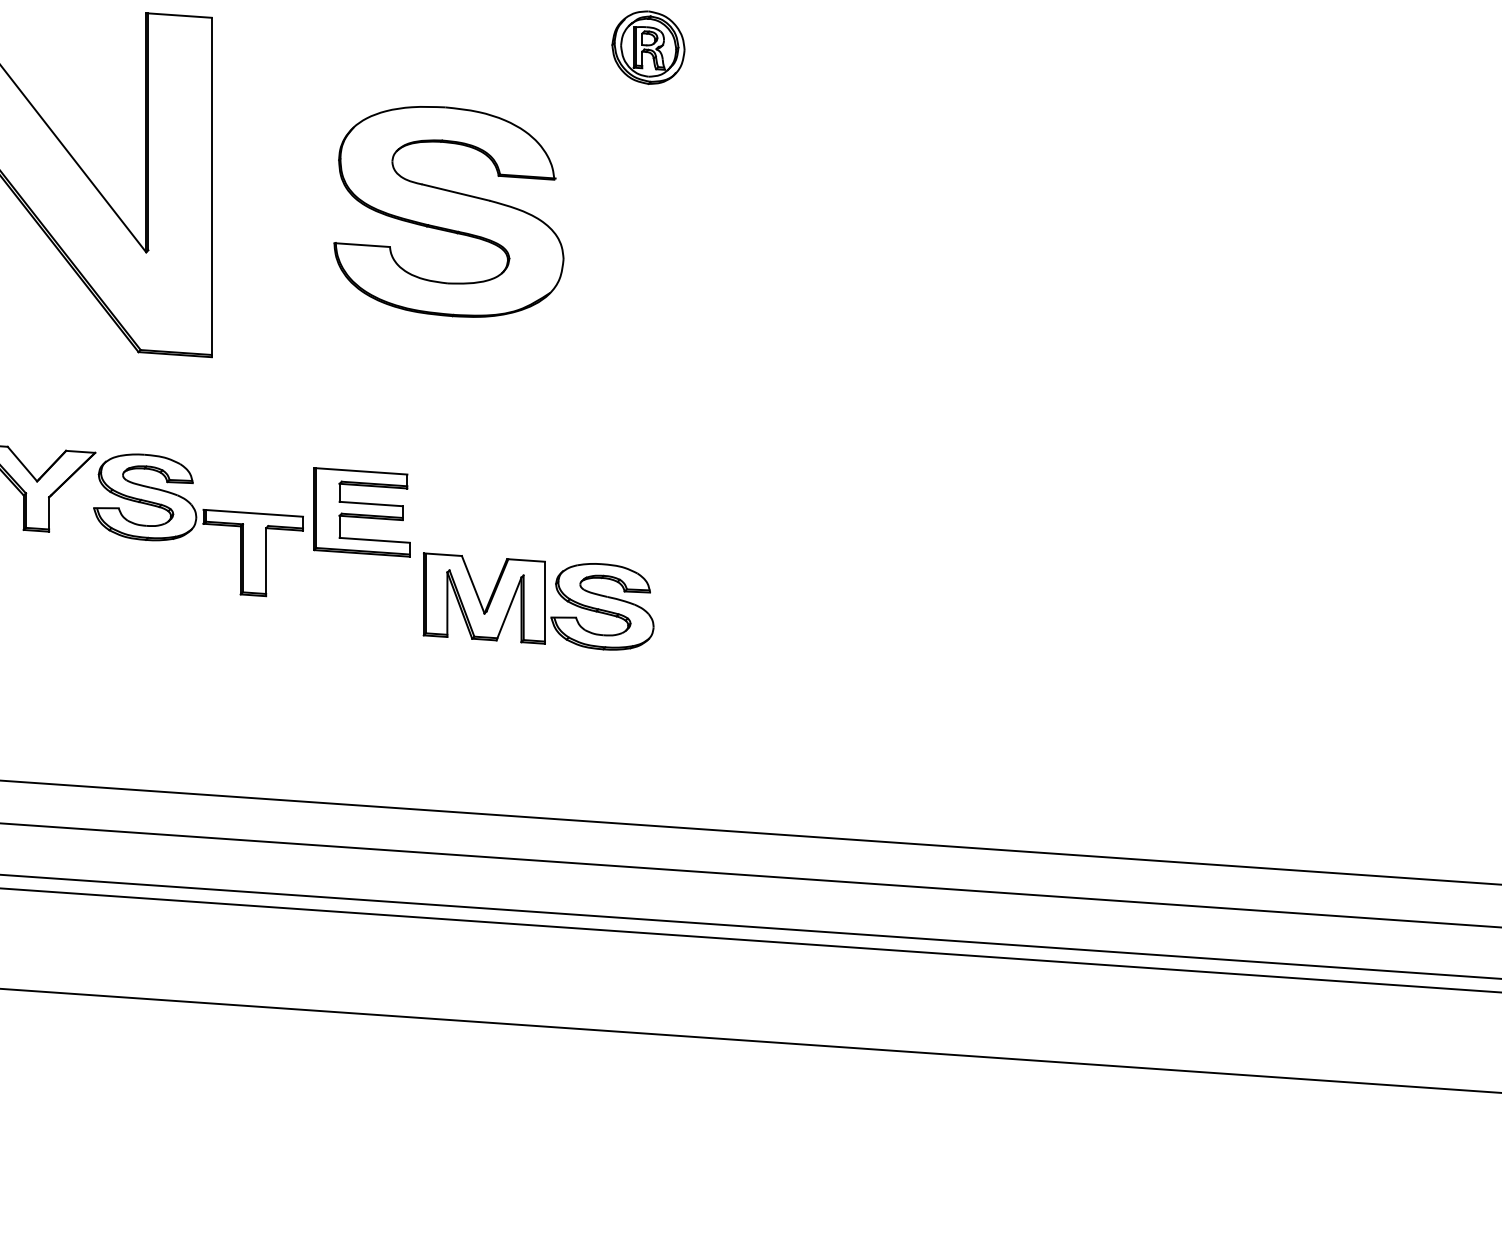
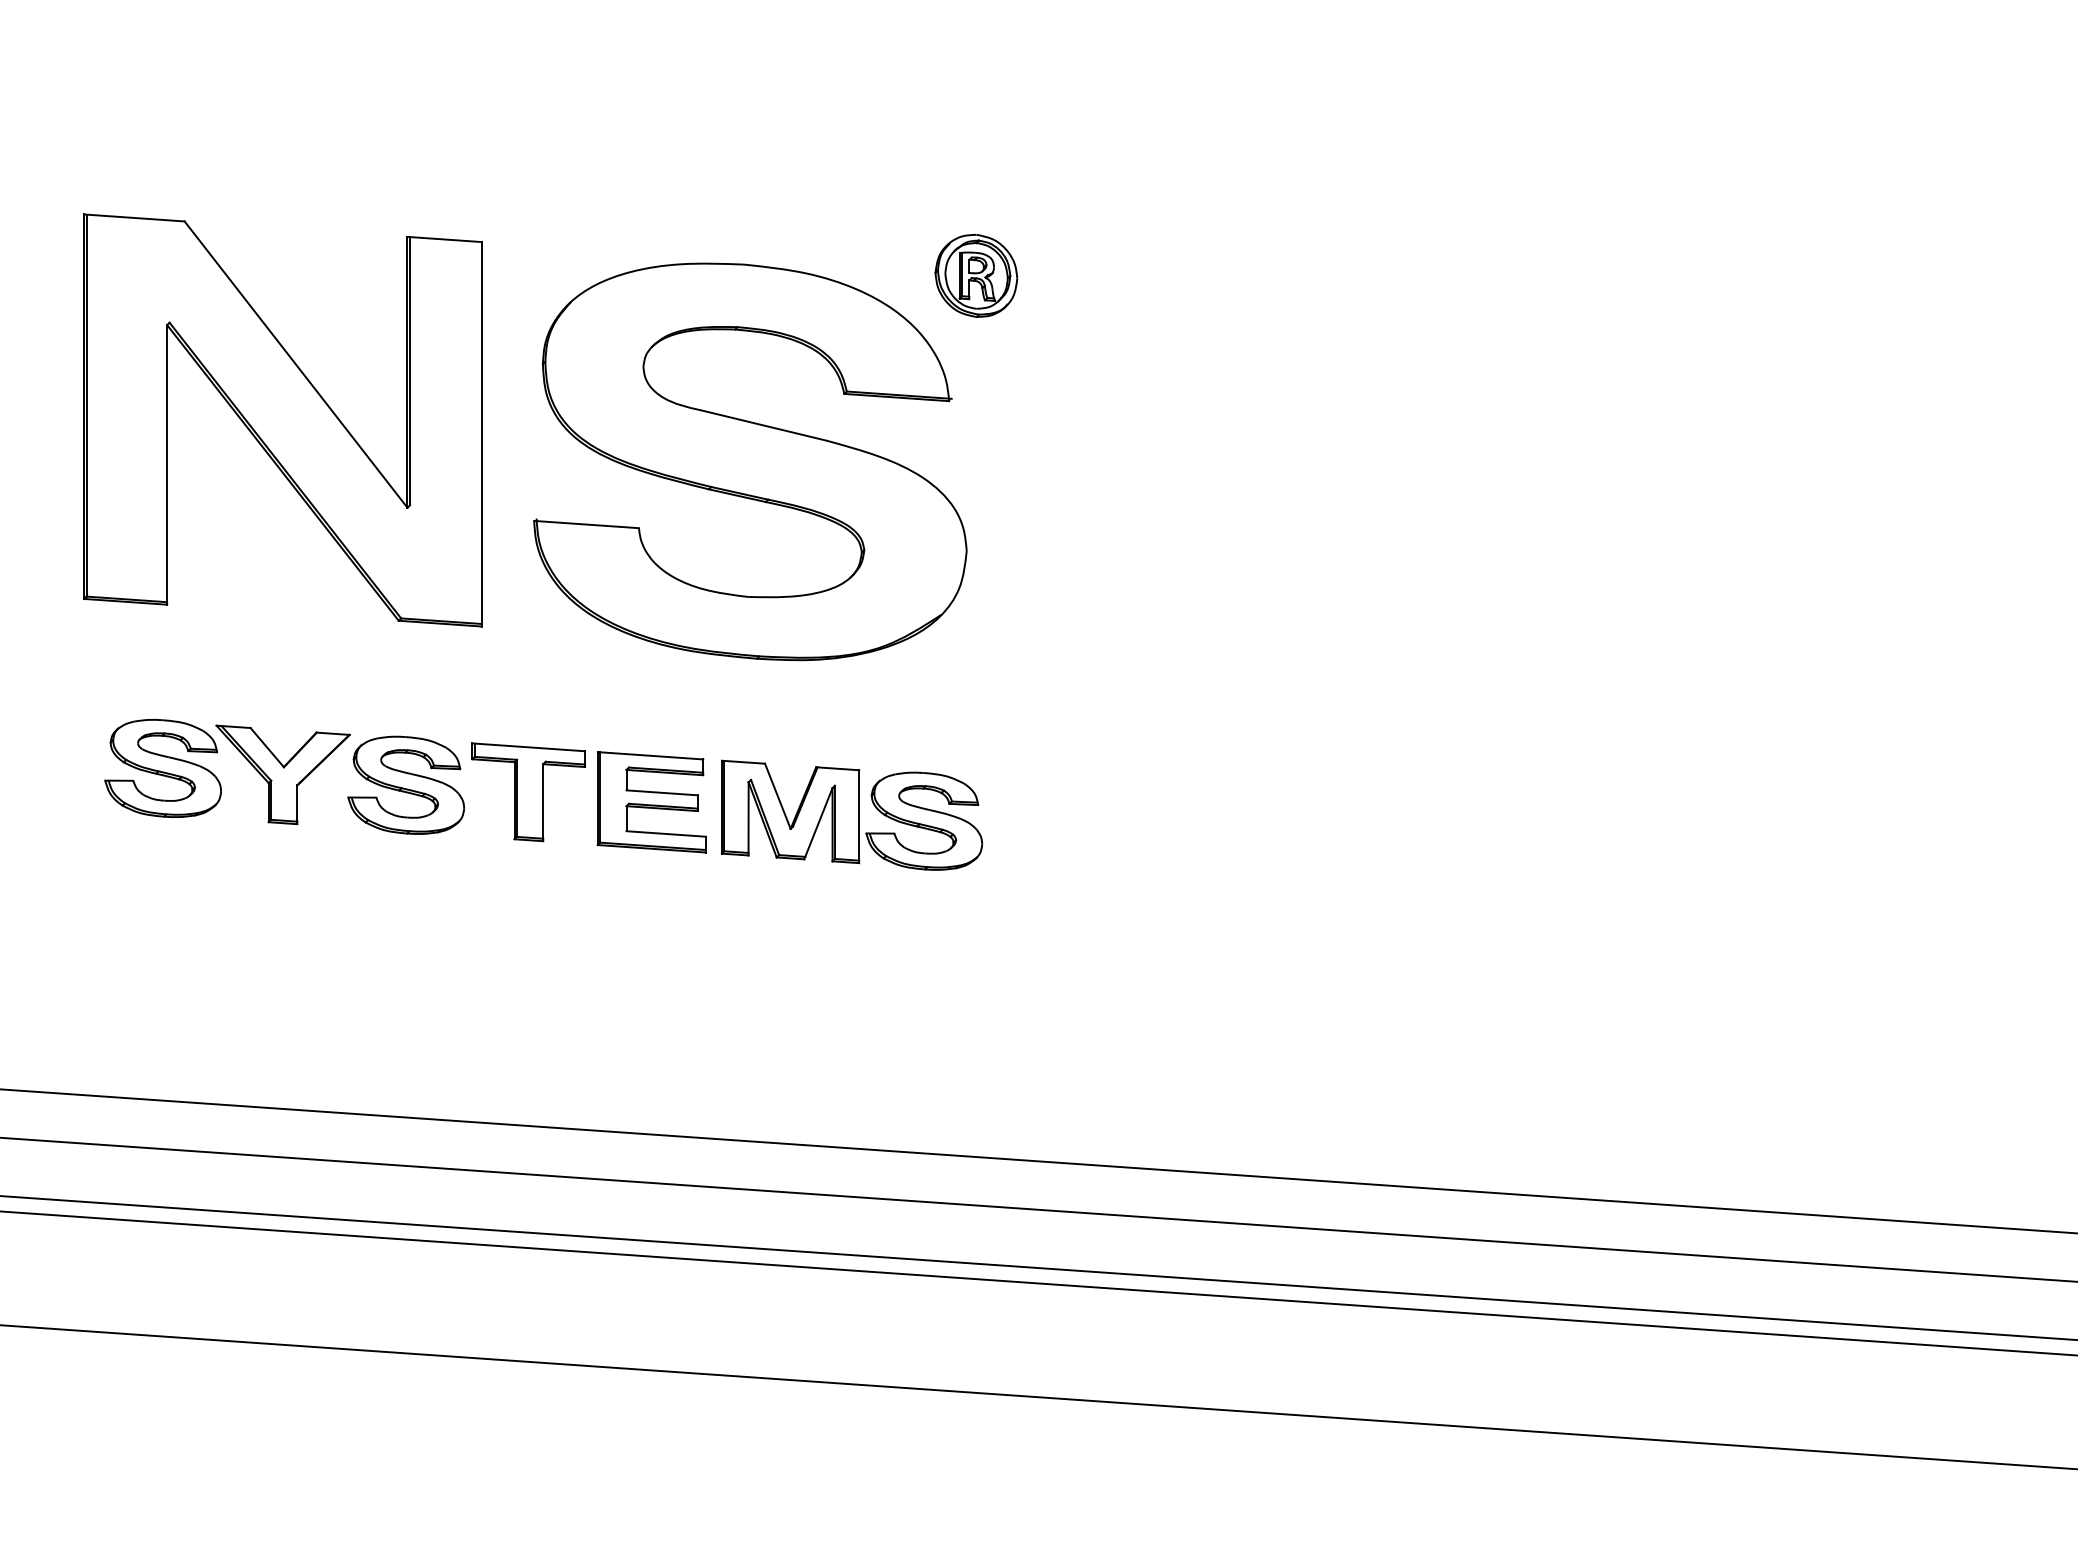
part: (449, 211) -> (750, 461), size x1.67
part: (253, 553) -> (528, 792), moved
part: (538, 600) -> (851, 814), moved

